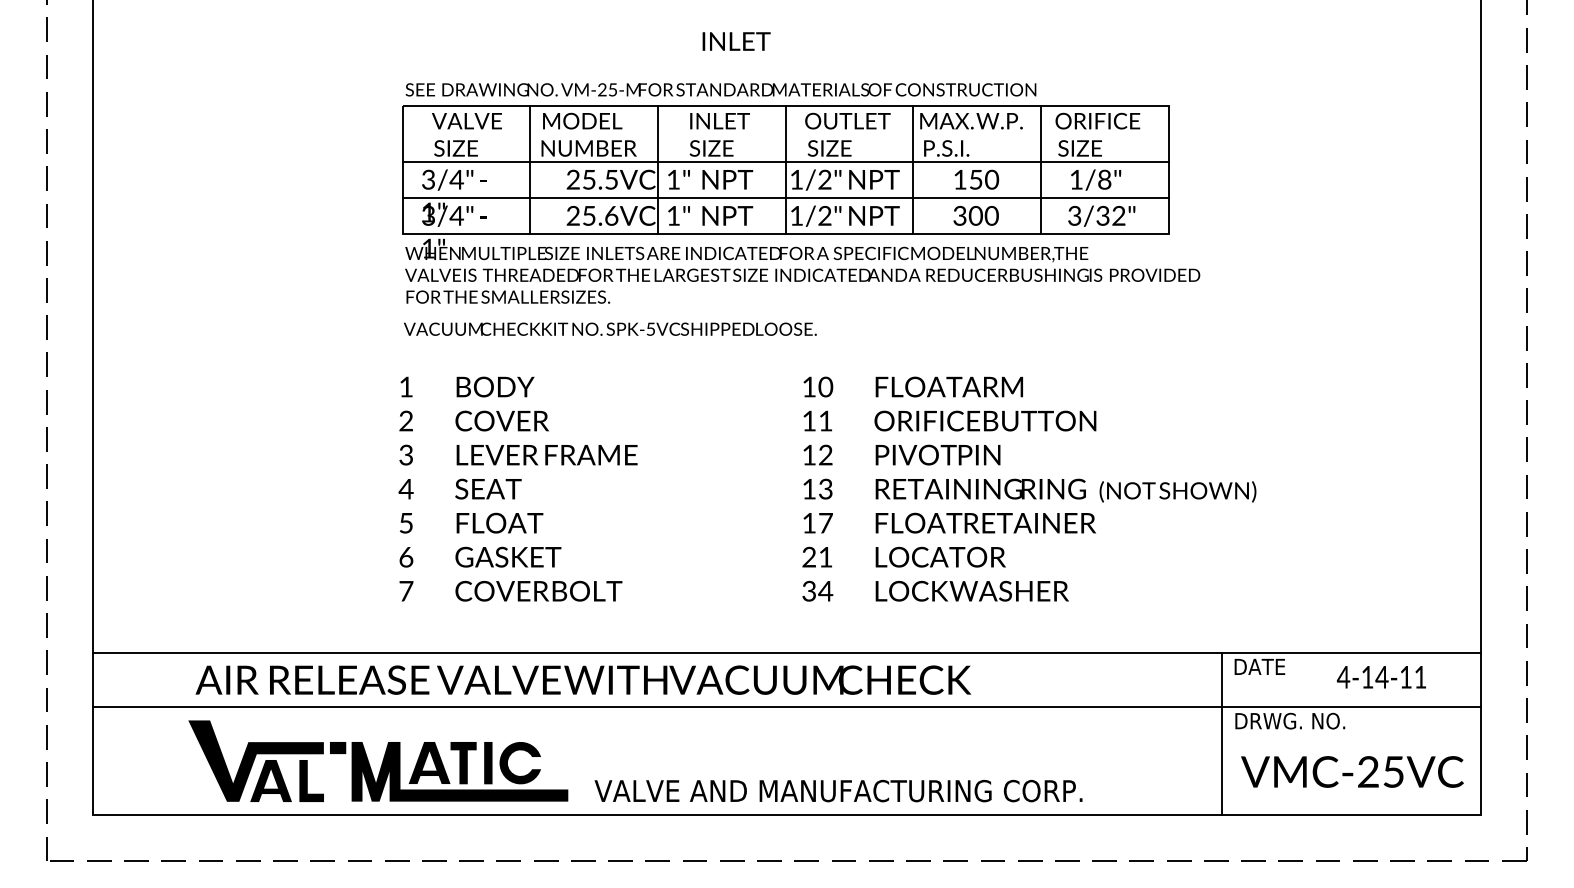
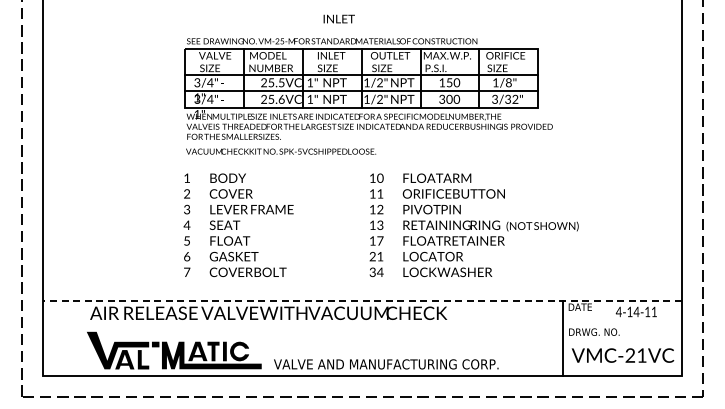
line: (787, 652) -> (362, 300), solid -> dashed
line: (787, 706) -> (362, 325), removed
text: (1392, 771) -> (641, 355), VMC-25VC -> VMC-21VC

